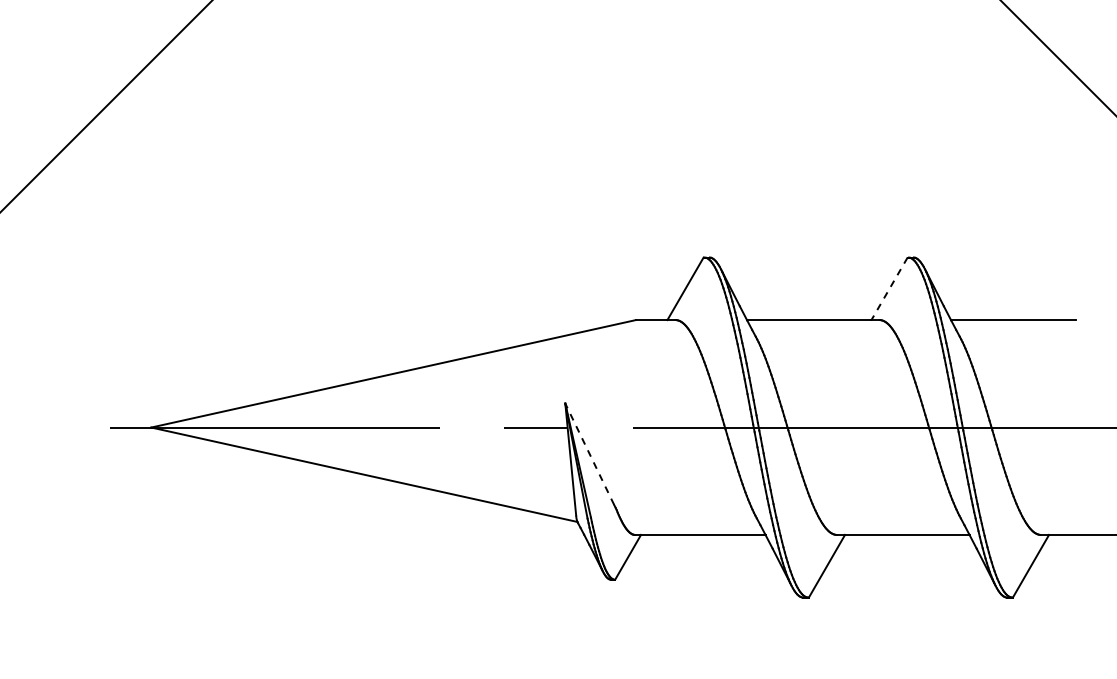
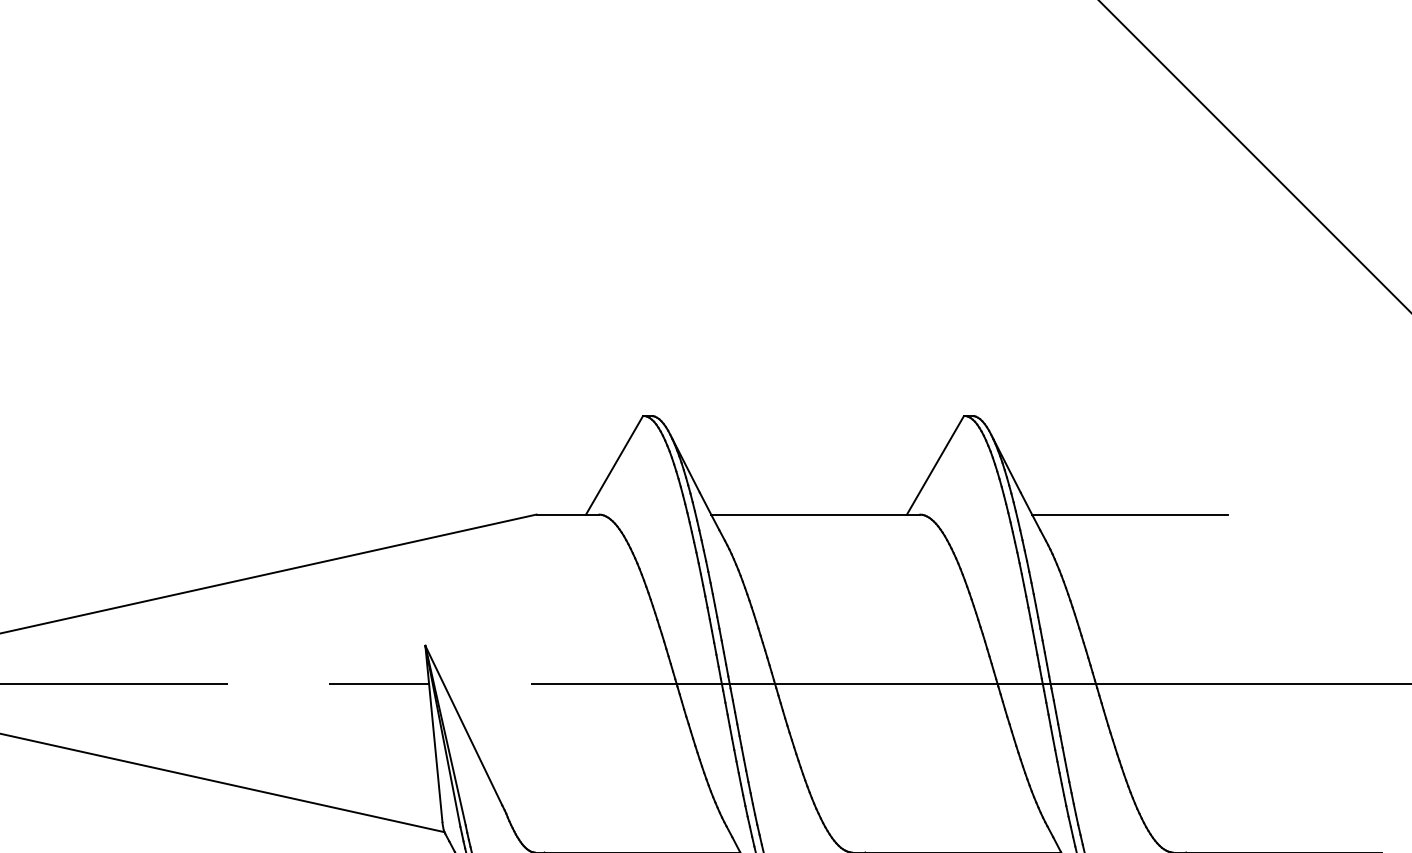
line: (889, 289) -> (935, 466), dashed -> solid
line: (589, 453) -> (463, 724), dashed -> solid

